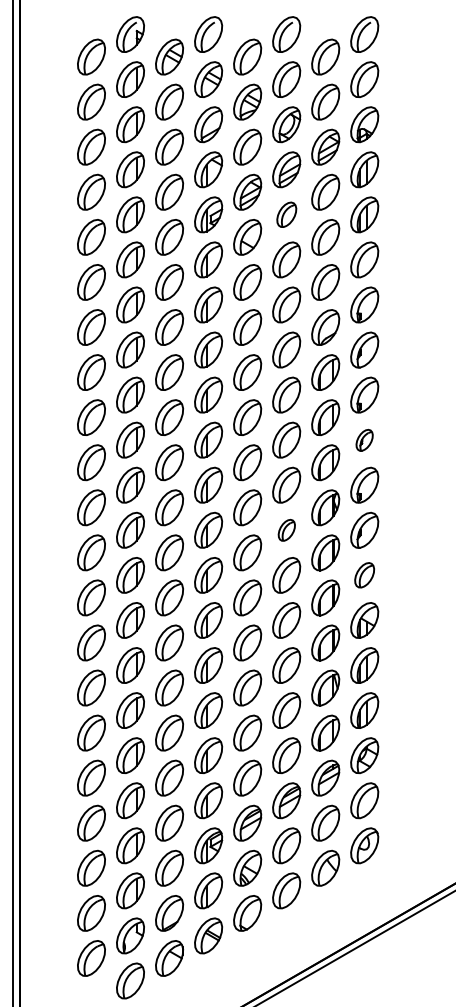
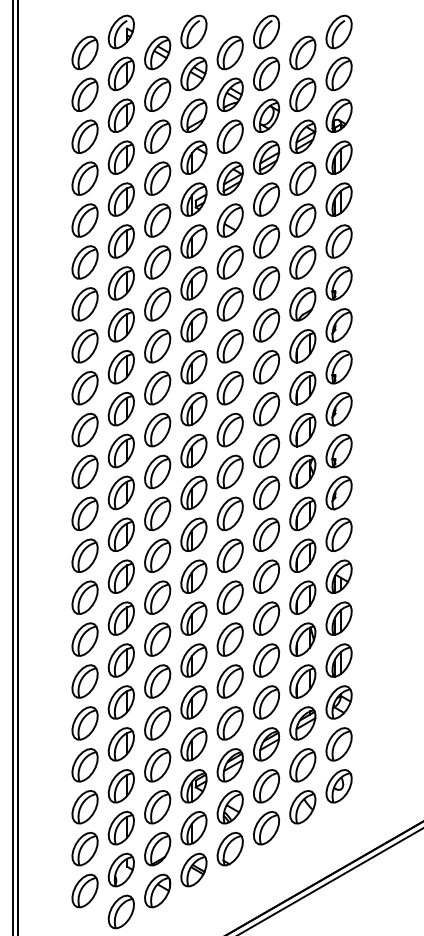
part: (286, 214) -> (266, 199), size x1.43
part: (364, 440) -> (338, 409), size x1.67
part: (286, 529) -> (266, 492), size x1.67
part: (364, 575) -> (338, 534), size x1.43

